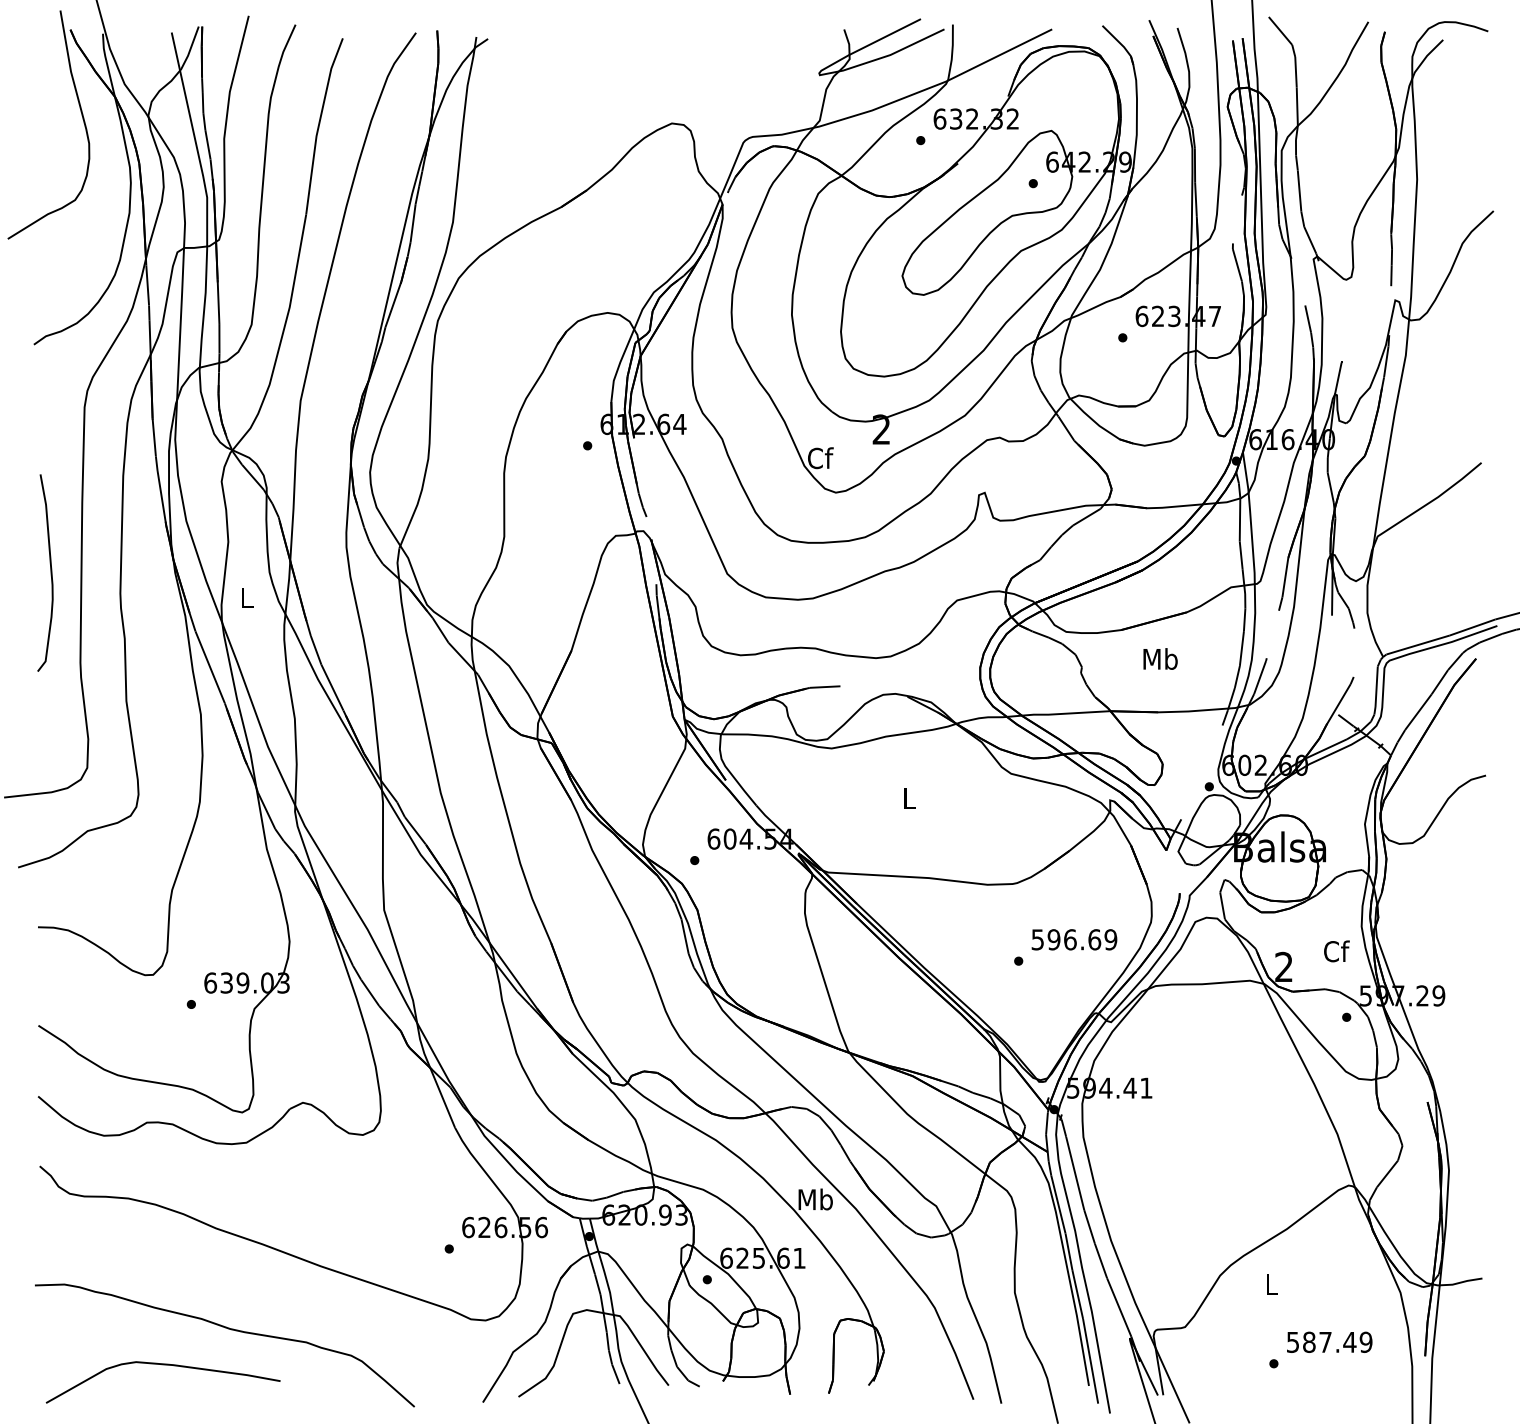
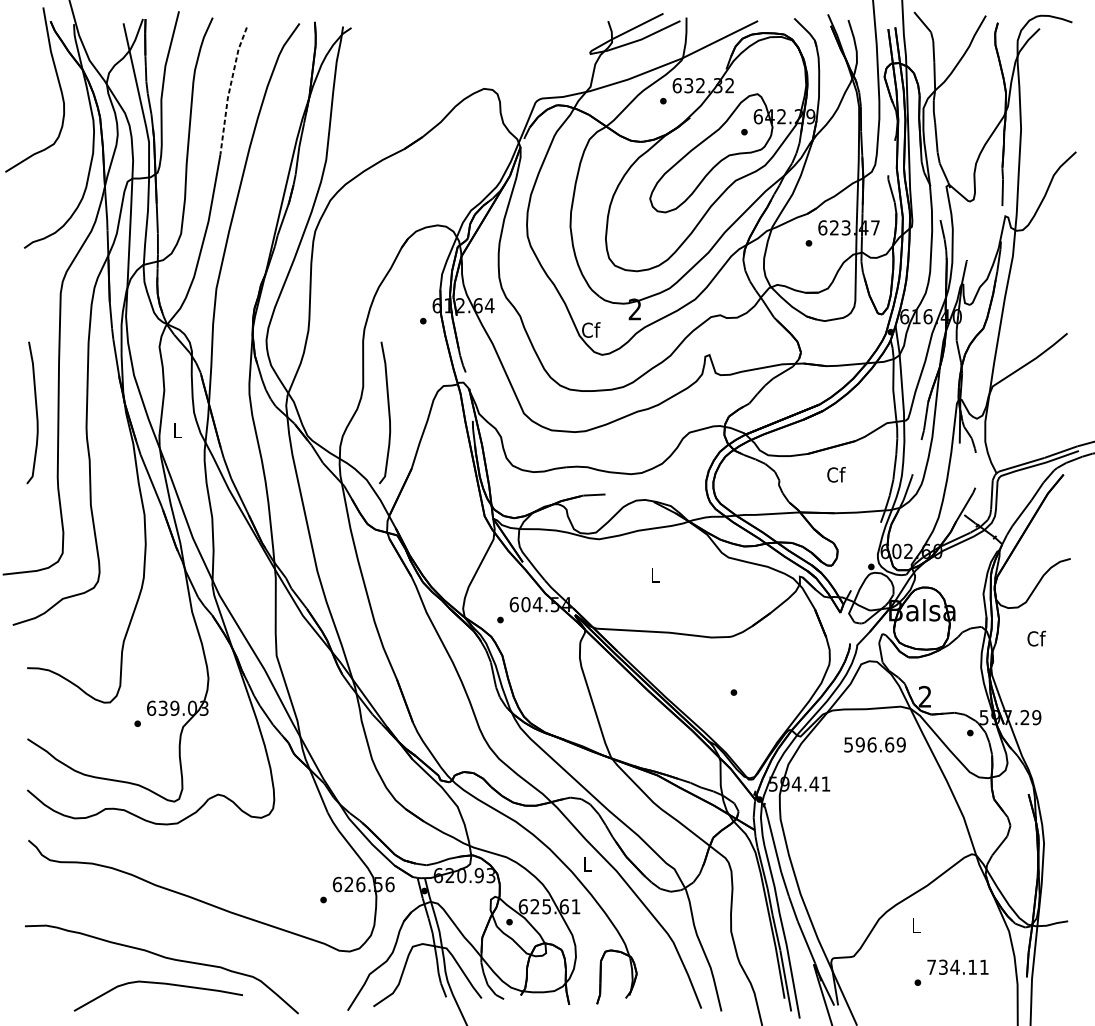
line: (318, 125) -> (229, 90), solid -> dashed
curve: (539, 572) -> (388, 412), added
text: (1160, 658) -> (836, 474), Mb -> Cf
text: (1074, 939) -> (875, 744), moved
text: (1336, 951) -> (1036, 638), moved
text: (815, 1199) -> (587, 864), Mb -> L
text: (1329, 1341) -> (957, 966), 587.49 -> 734.11
curve: (162, 1365) -> (157, 983), moved

